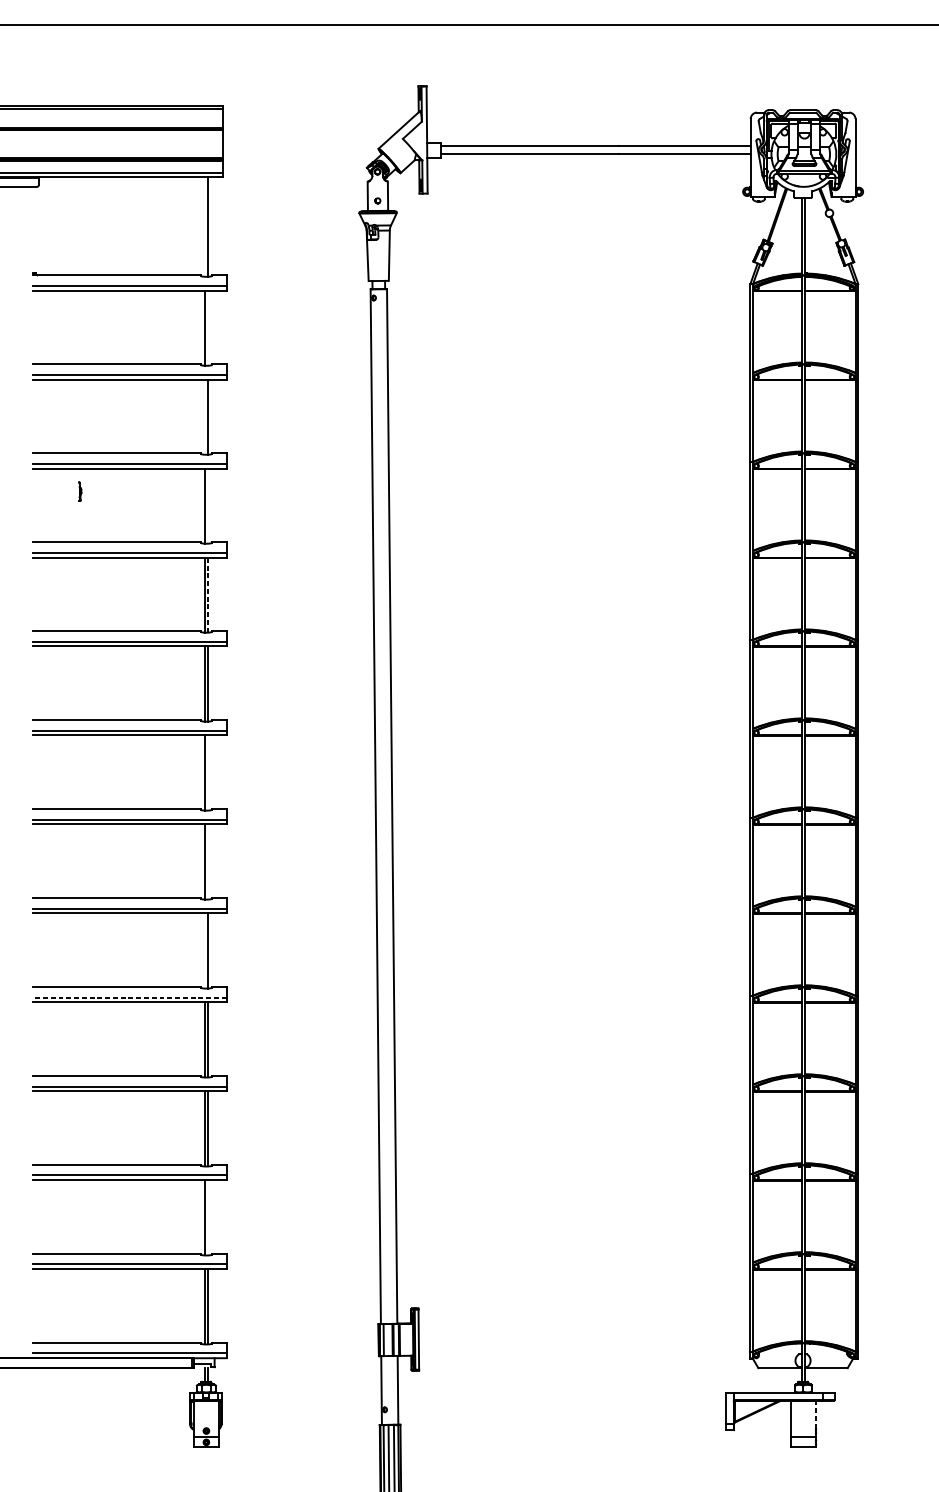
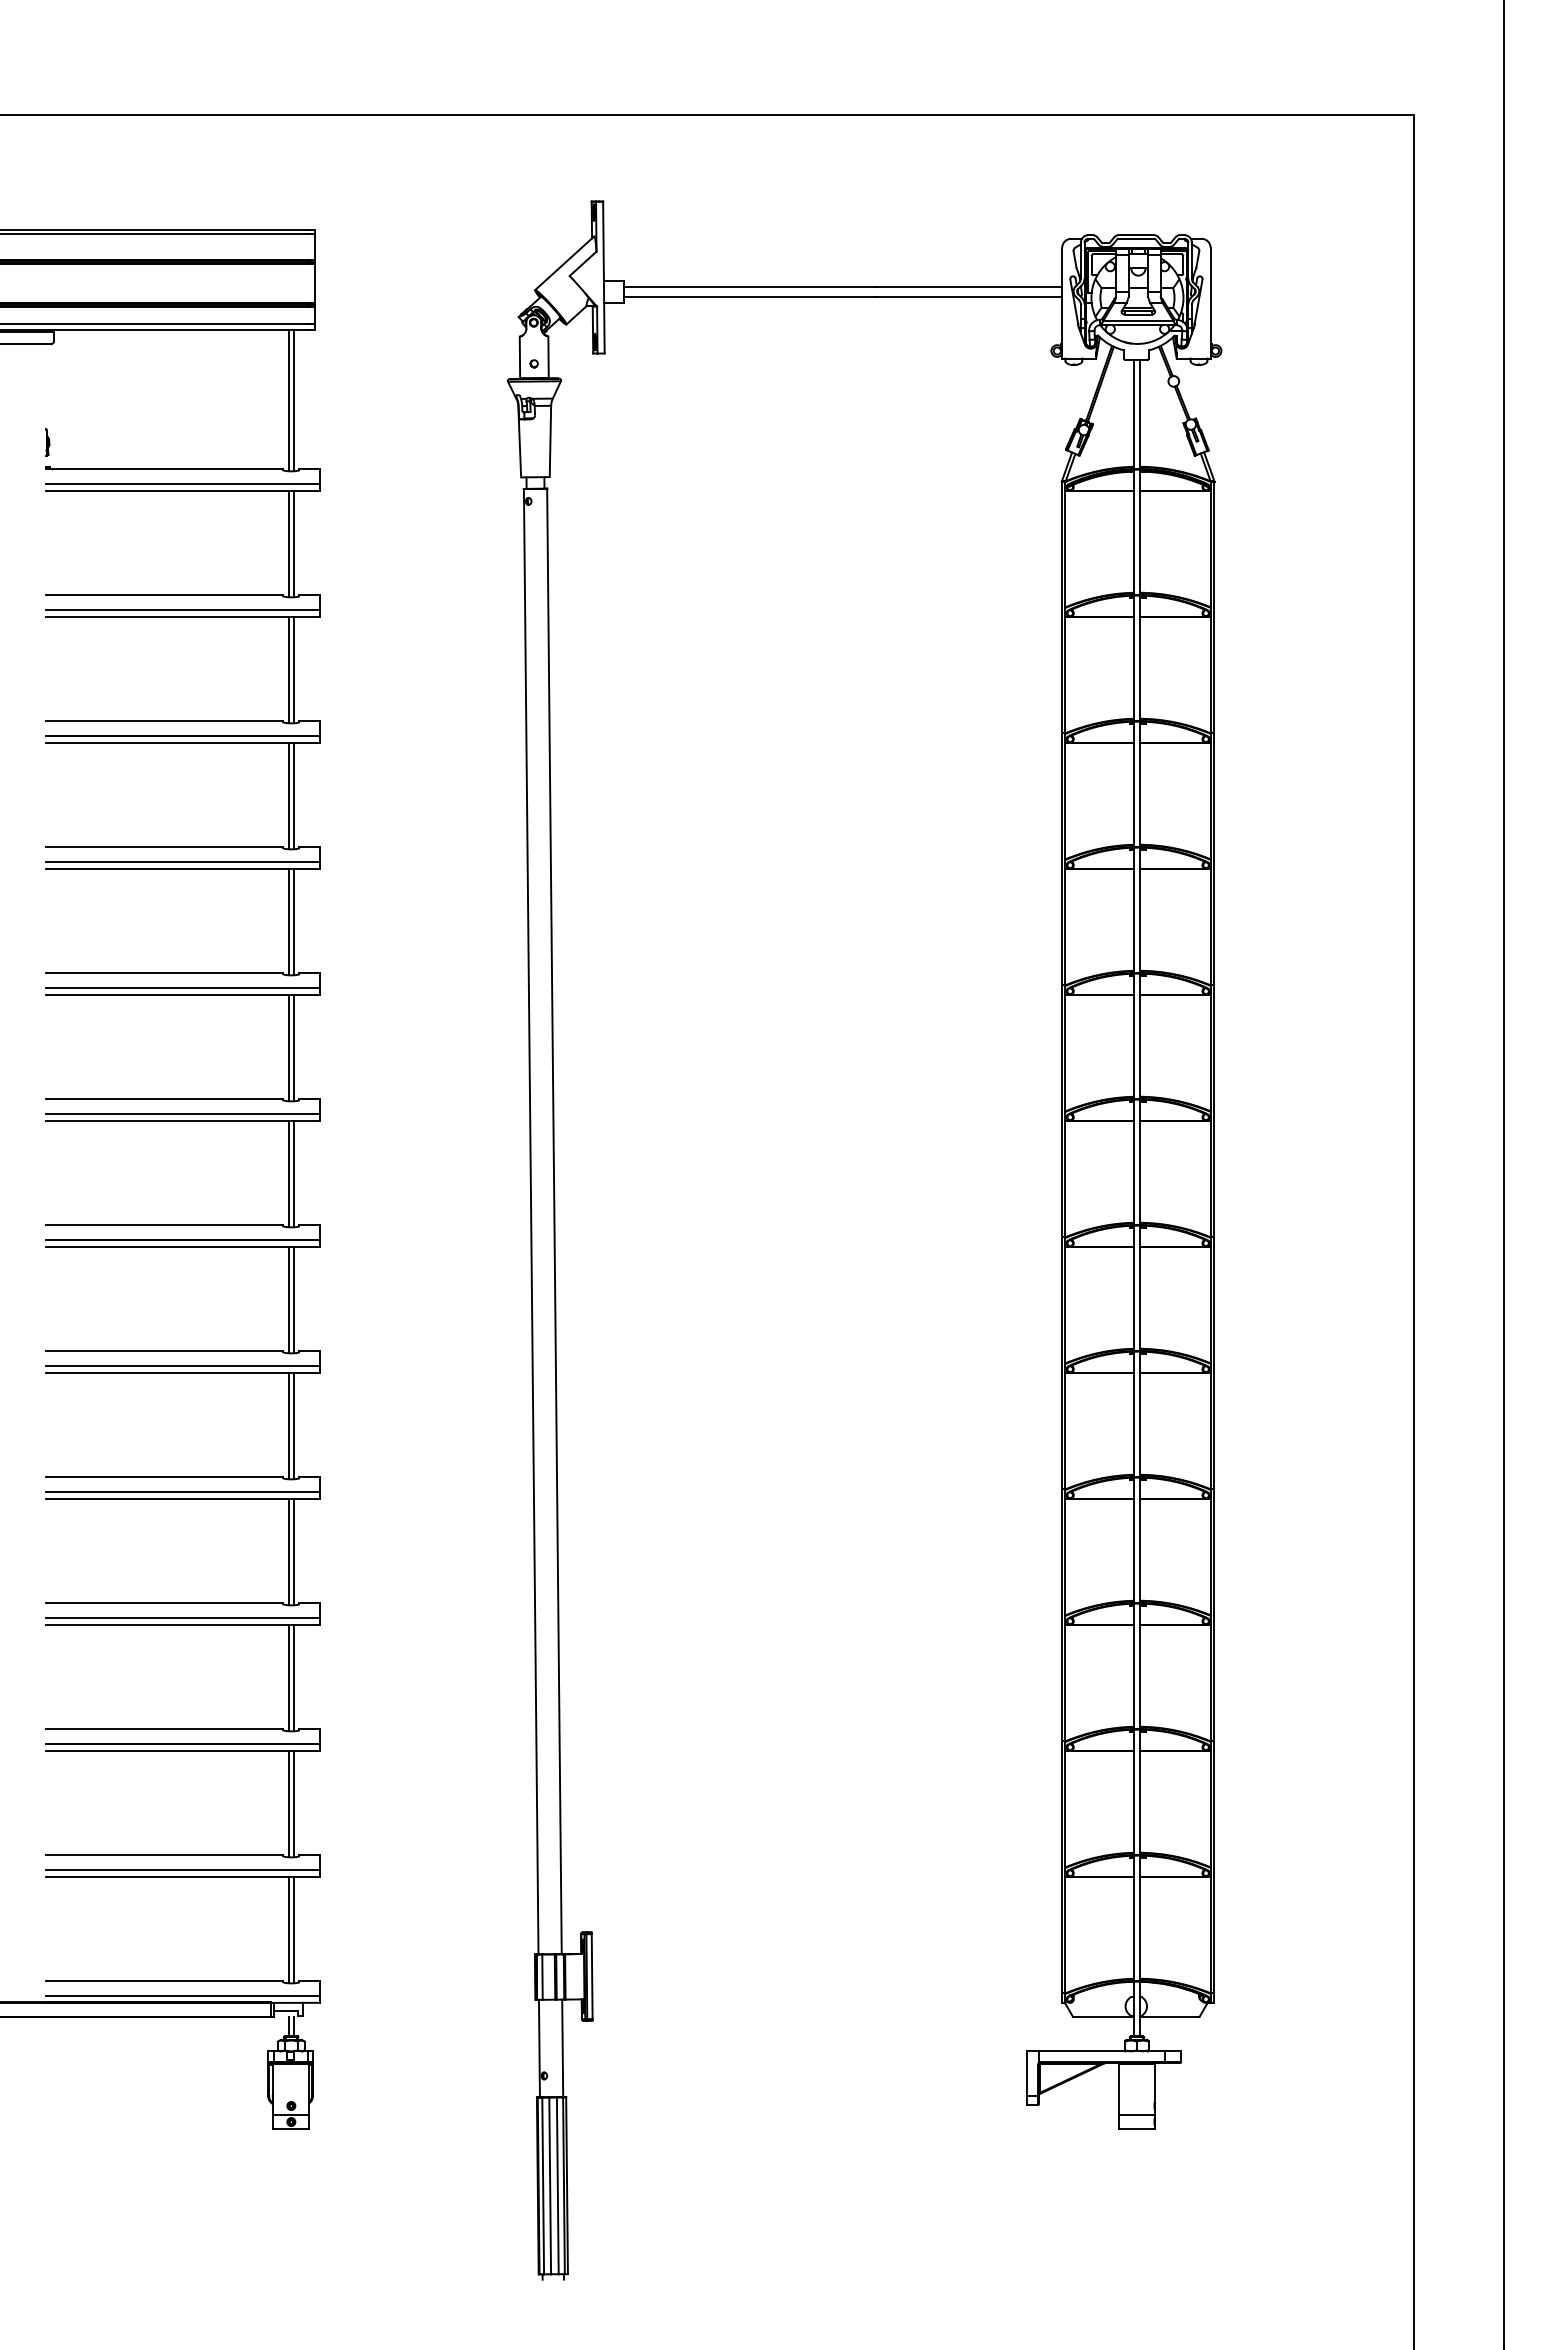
line: (204, 226) -> (288, 400), added
line: (208, 327) -> (294, 543), added
line: (204, 416) -> (288, 669), added
part: (80, 491) -> (47, 442), moved
line: (208, 505) -> (294, 795), added
line: (208, 594) -> (294, 921), dashed -> solid
line: (208, 772) -> (294, 1173), added
line: (208, 861) -> (294, 1299), added
line: (204, 950) -> (288, 1425), added
line: (130, 997) -> (183, 1492), dashed -> solid
line: (208, 1217) -> (294, 1803), added
line: (815, 1414) -> (1154, 2082), dashed -> solid

